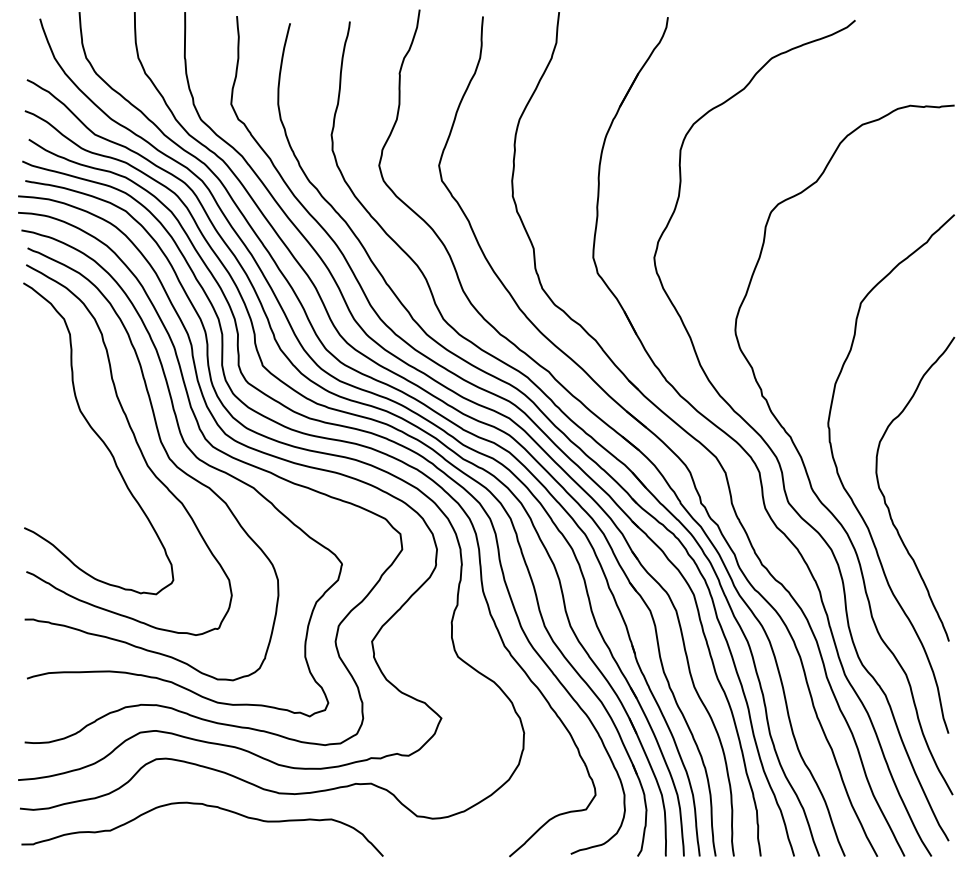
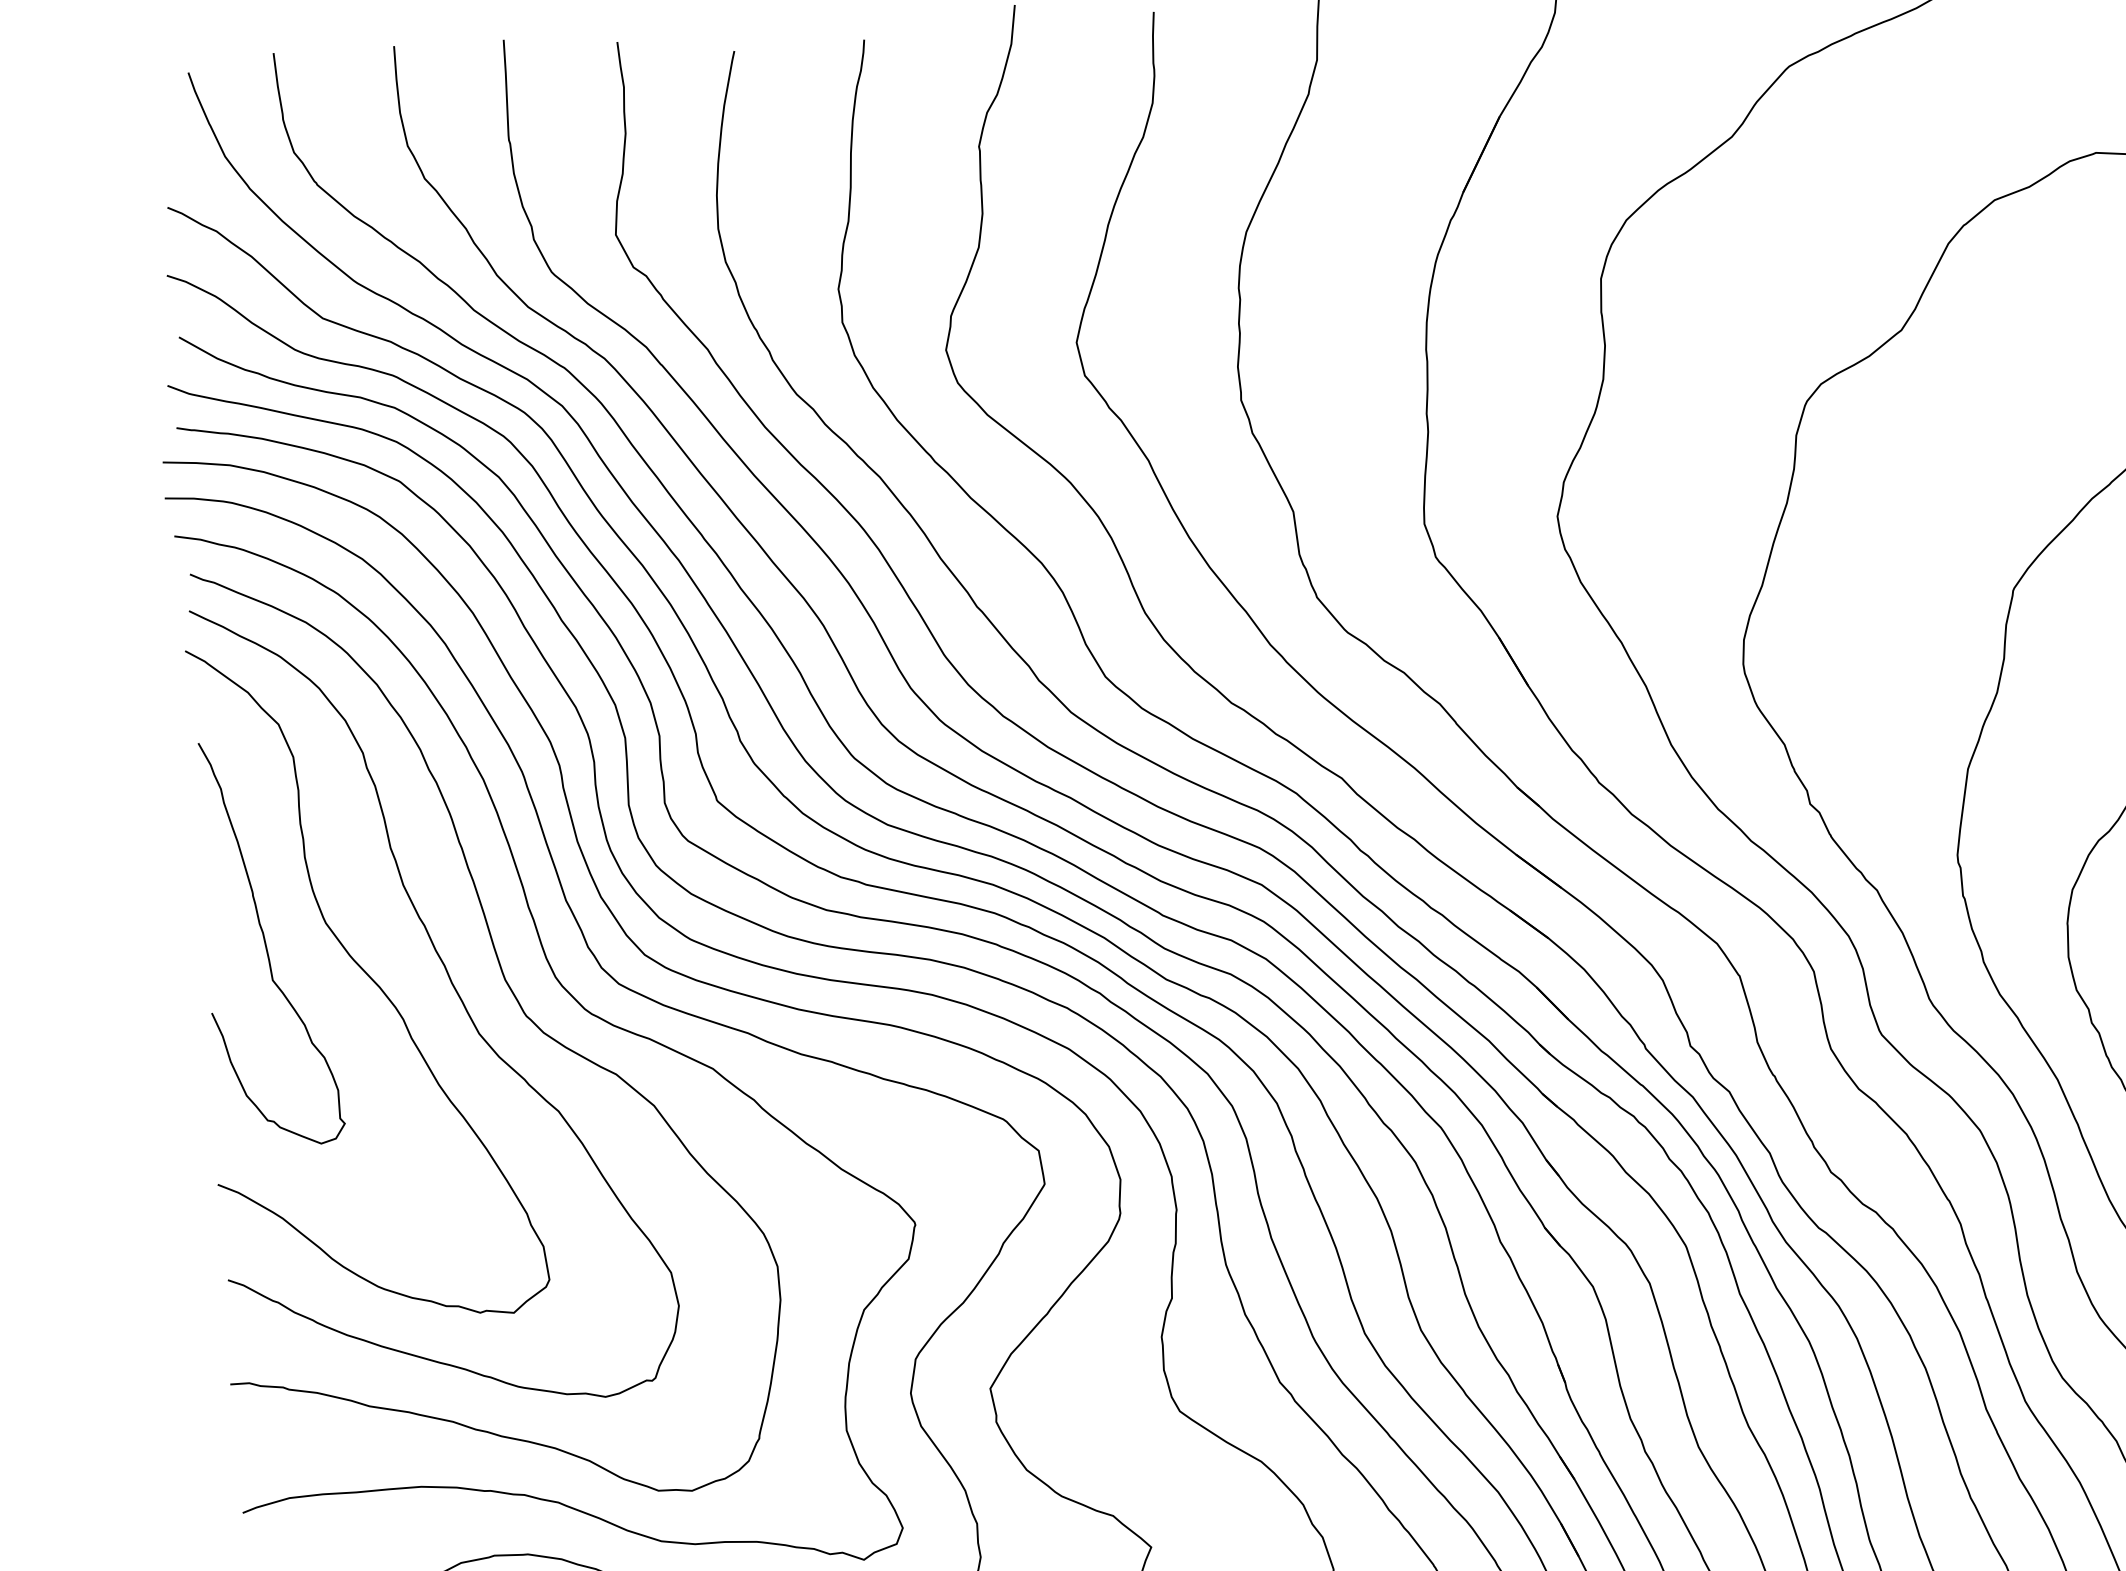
curve: (53, 418) -> (267, 942), added

